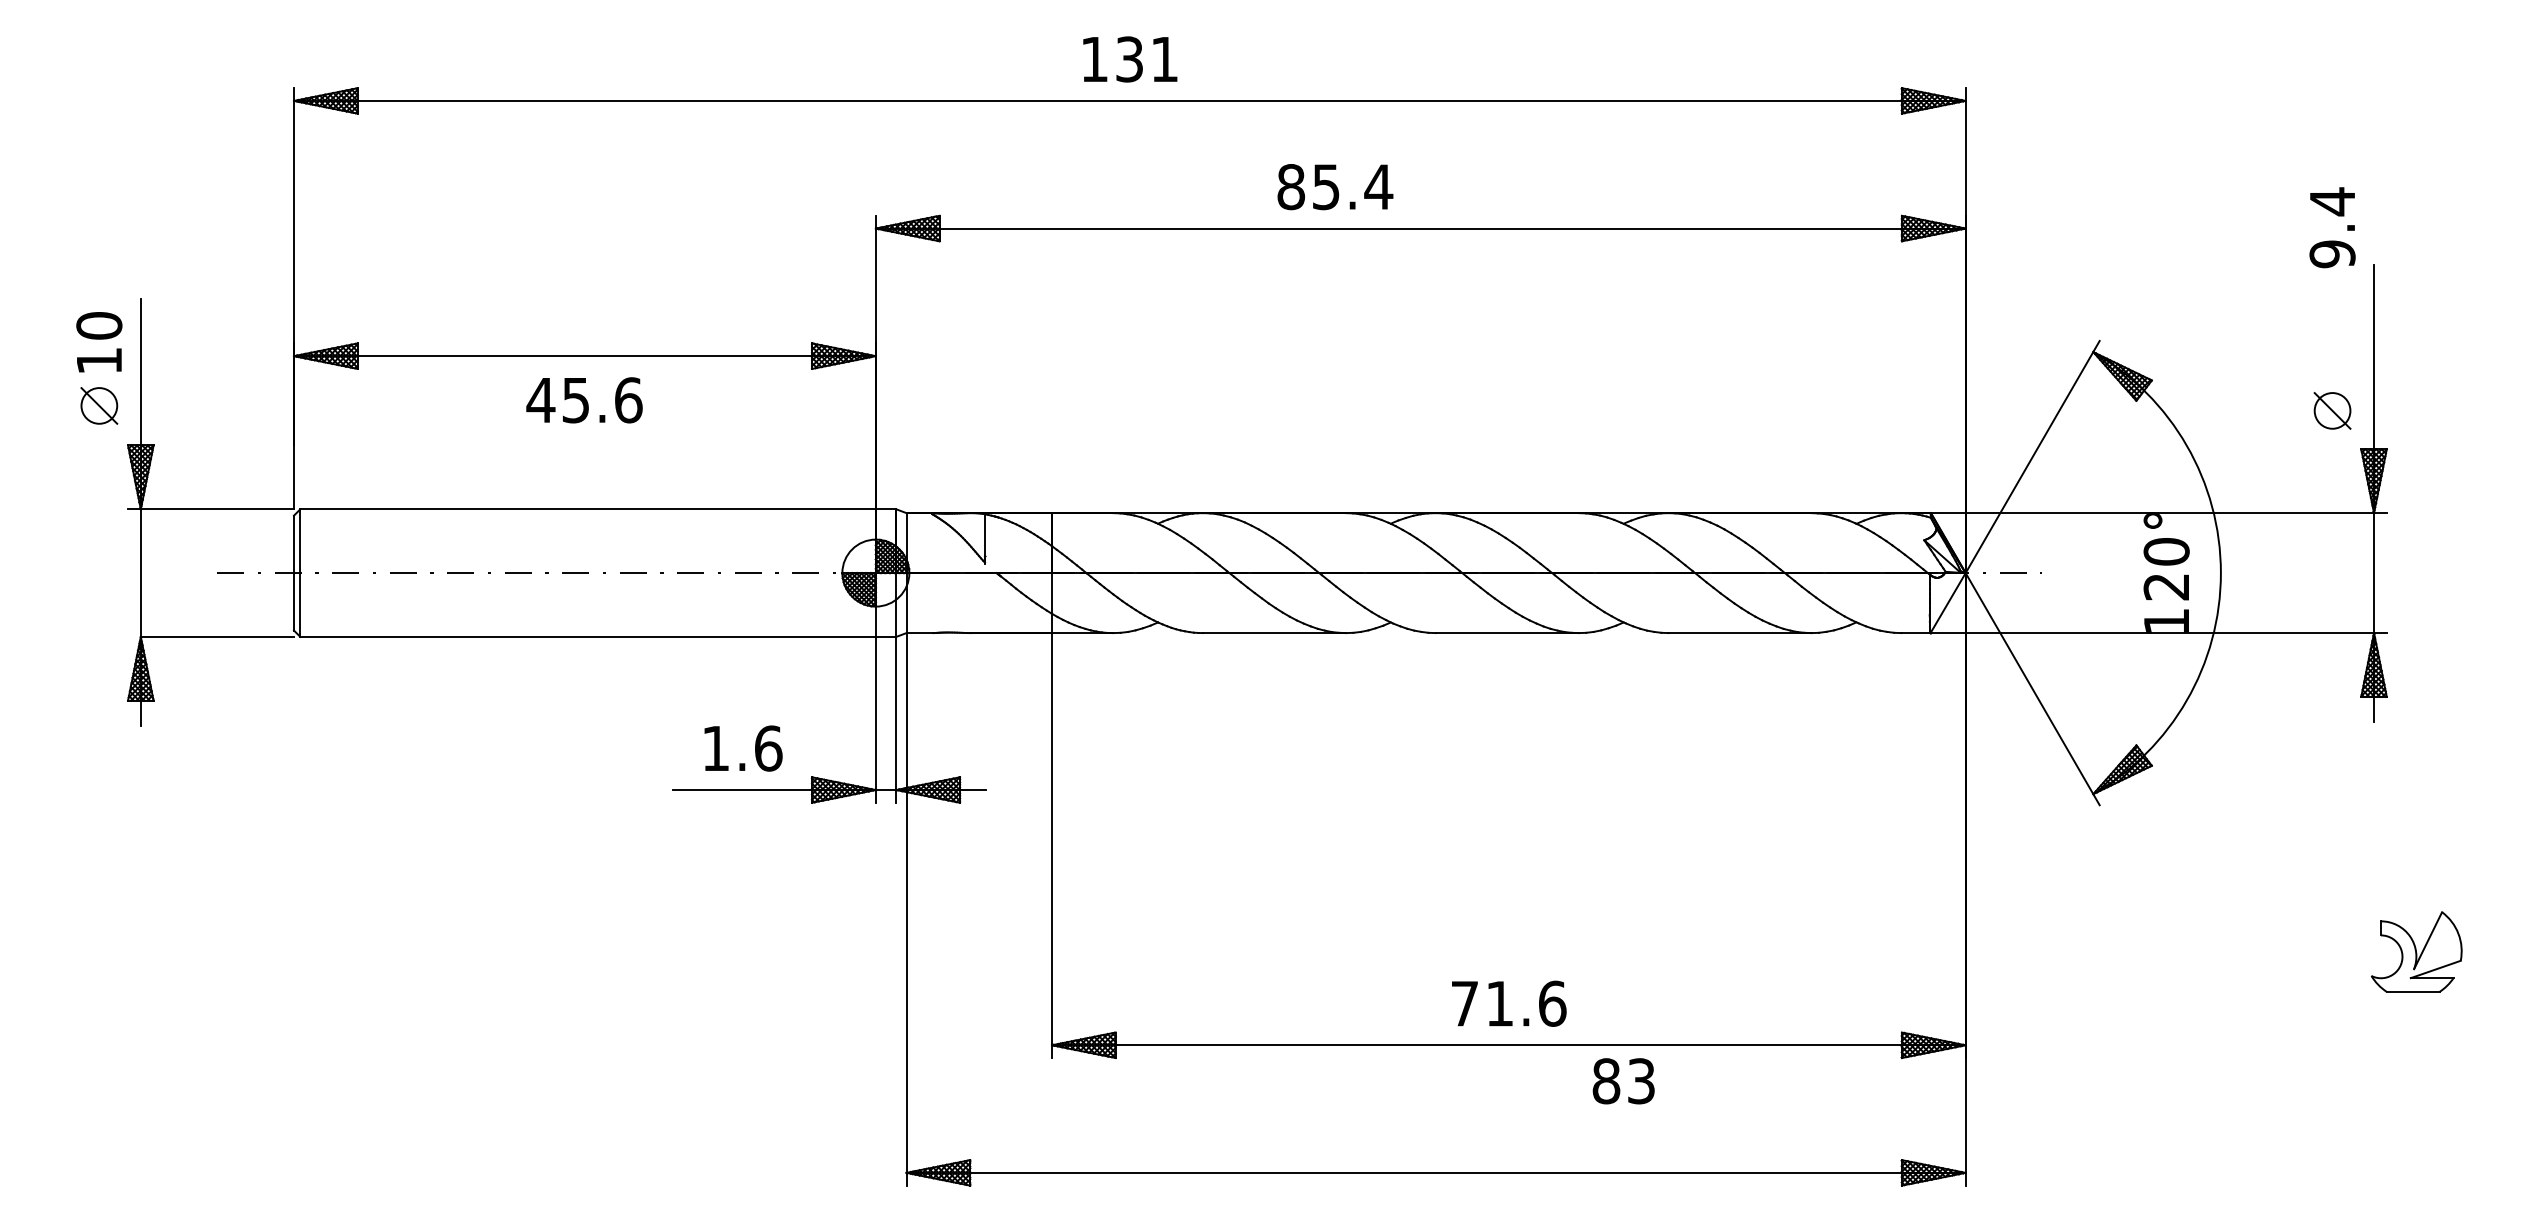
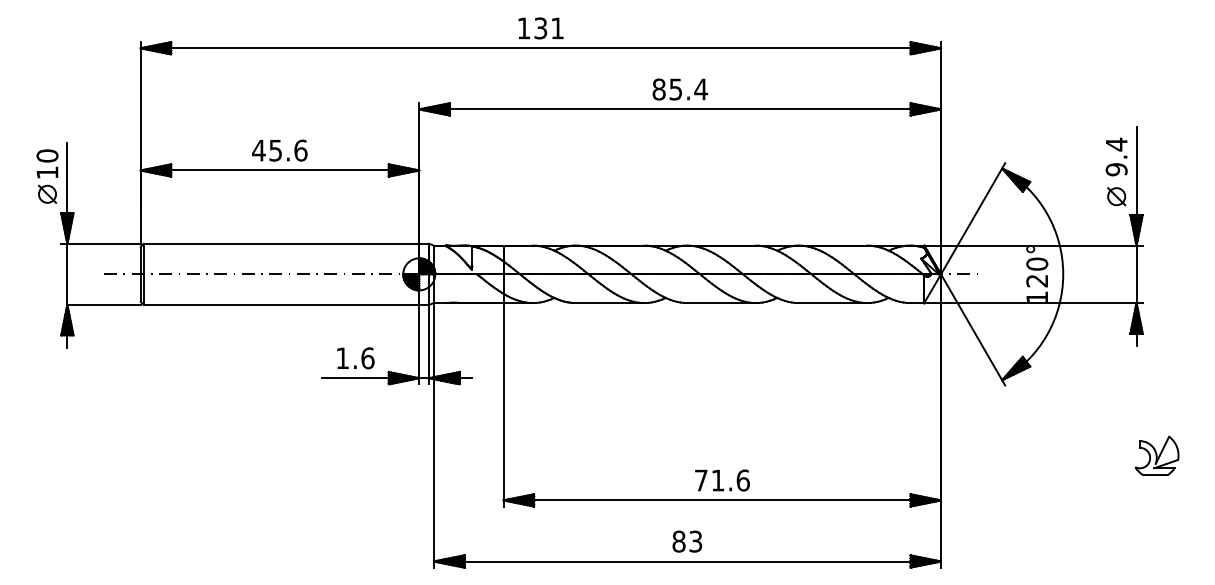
text: (1333, 186) -> (679, 89), moved
text: (2332, 226) -> (1116, 156), moved
text: (583, 400) -> (279, 150), moved
text: (1624, 1080) -> (687, 541), moved

